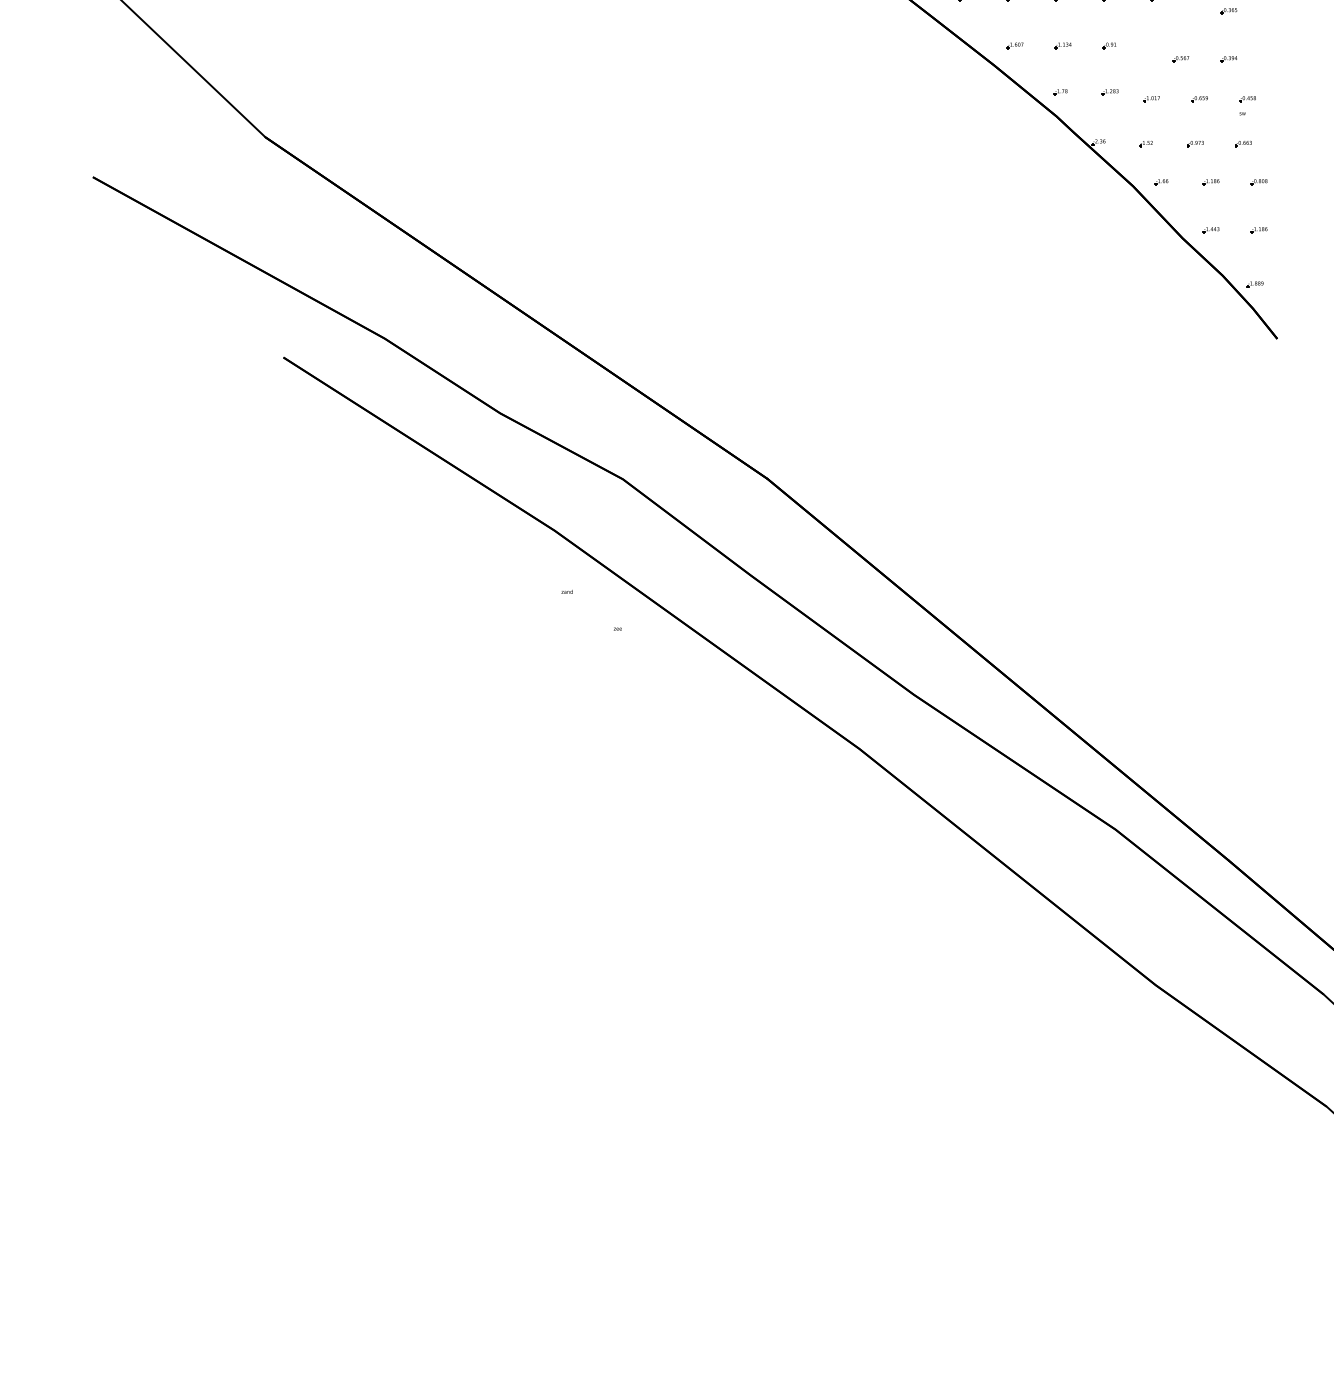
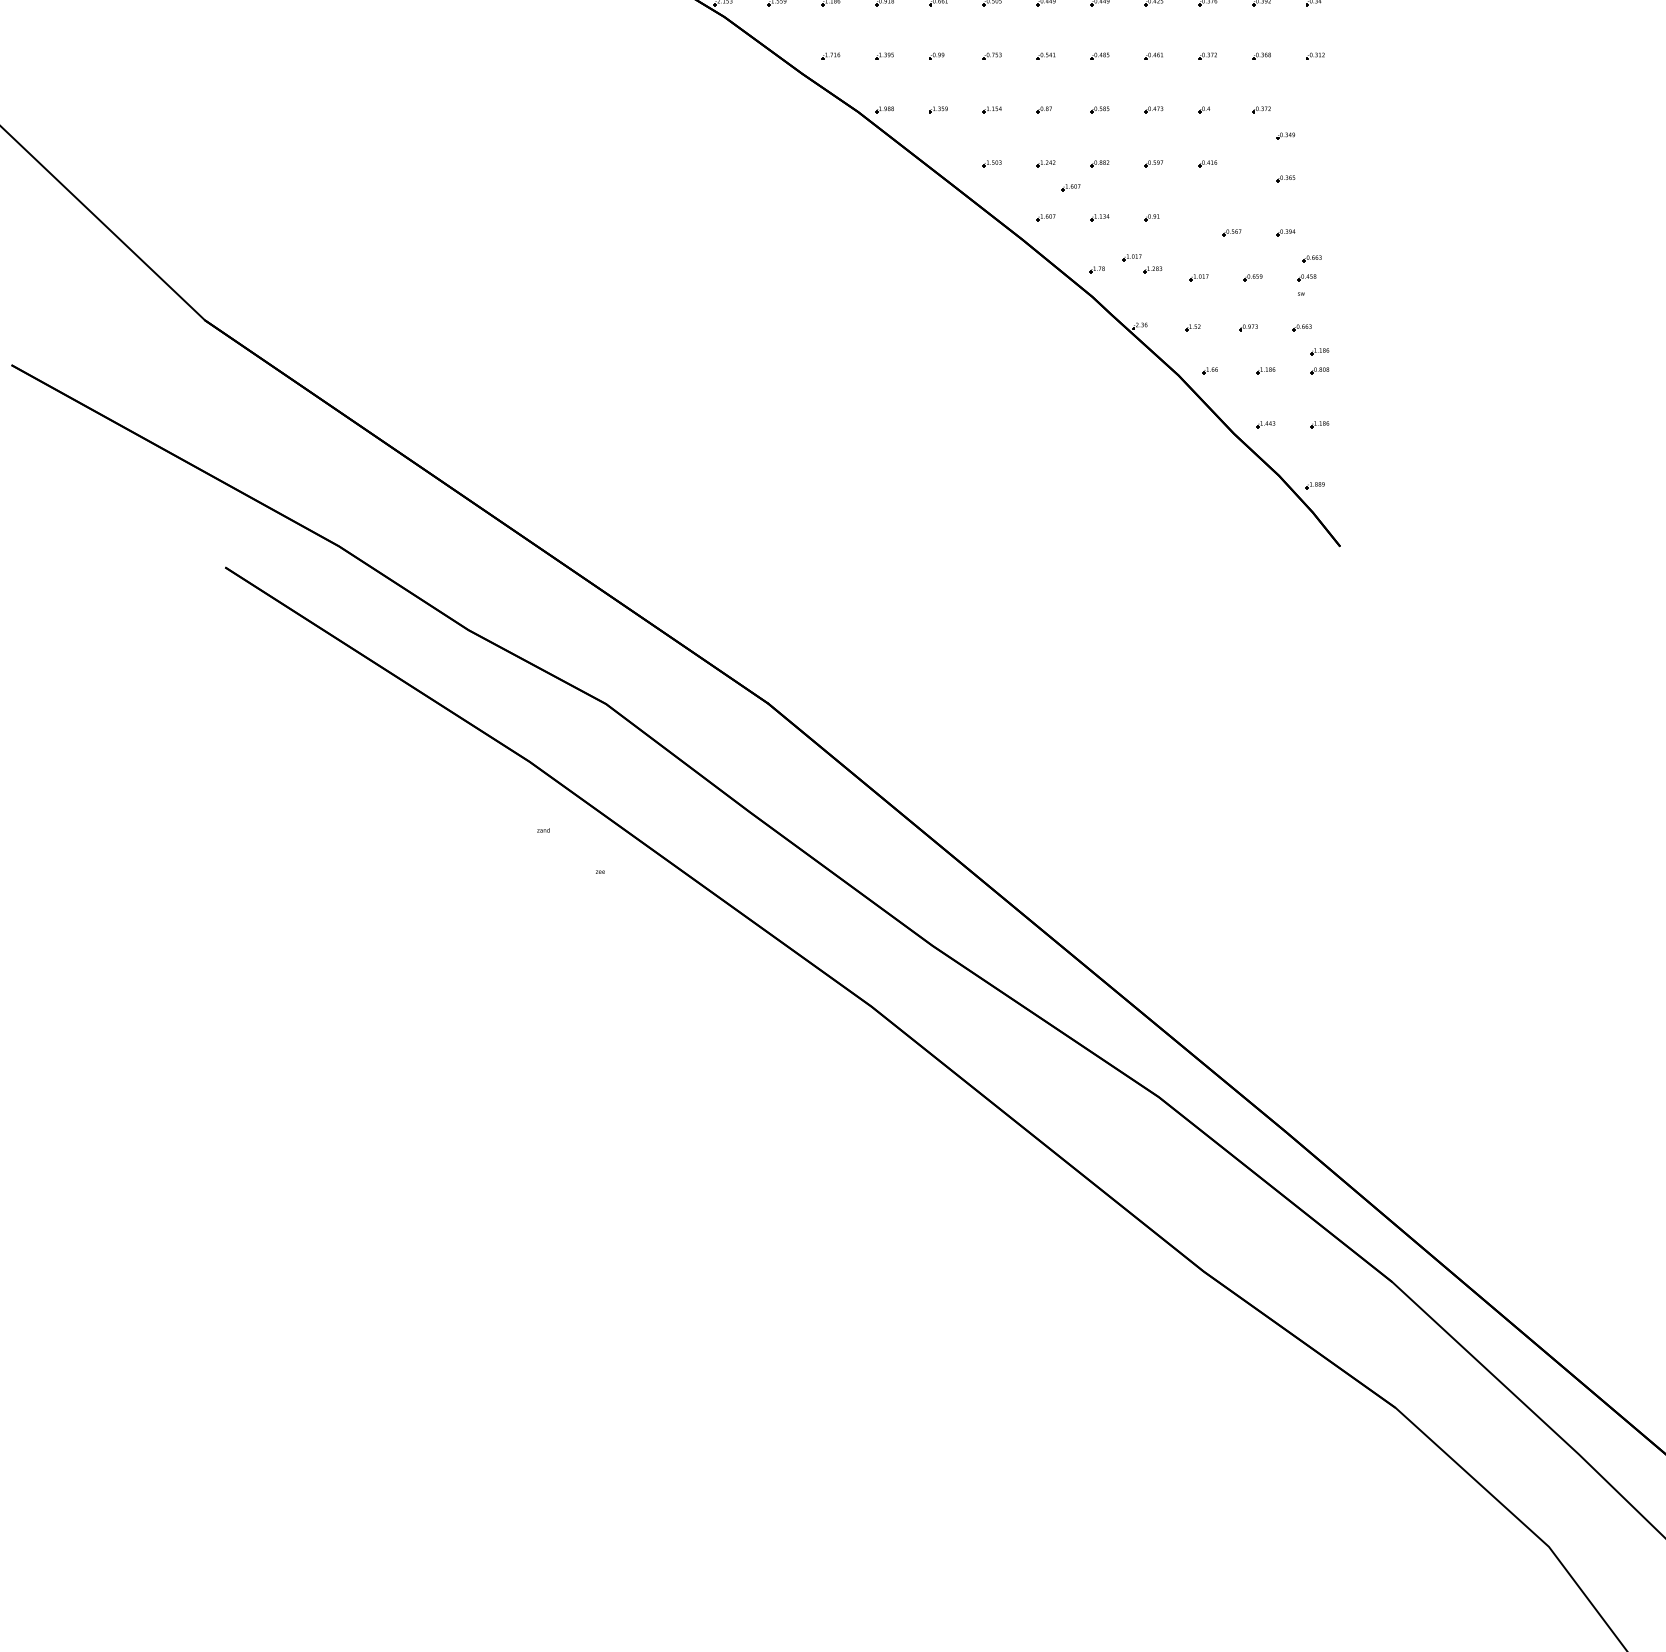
part: (1036, 18) -> (1070, 187), added
part: (1091, 81) -> (1131, 257), added
part: (1251, 82) -> (1311, 258), added
part: (1258, 165) -> (1319, 351), added

